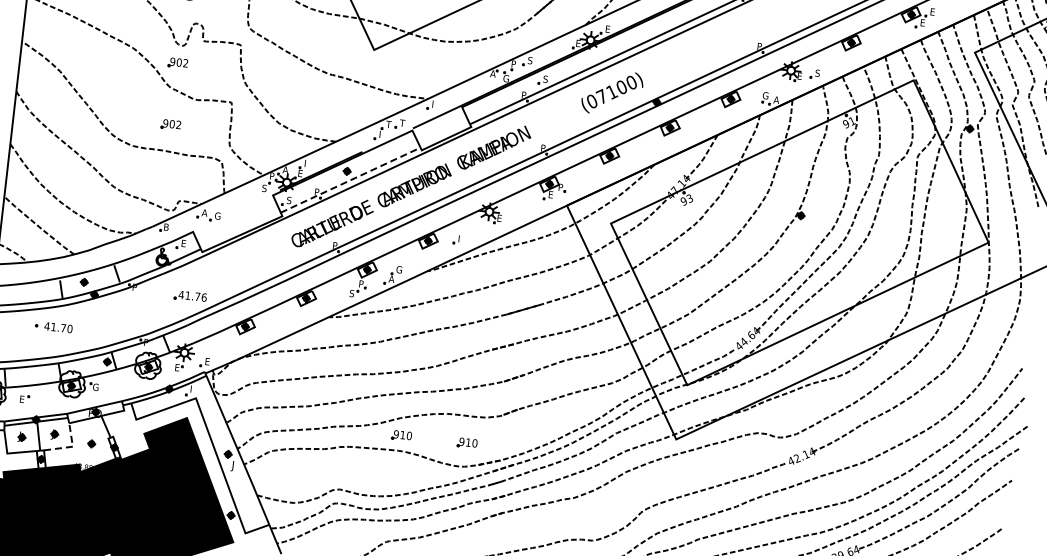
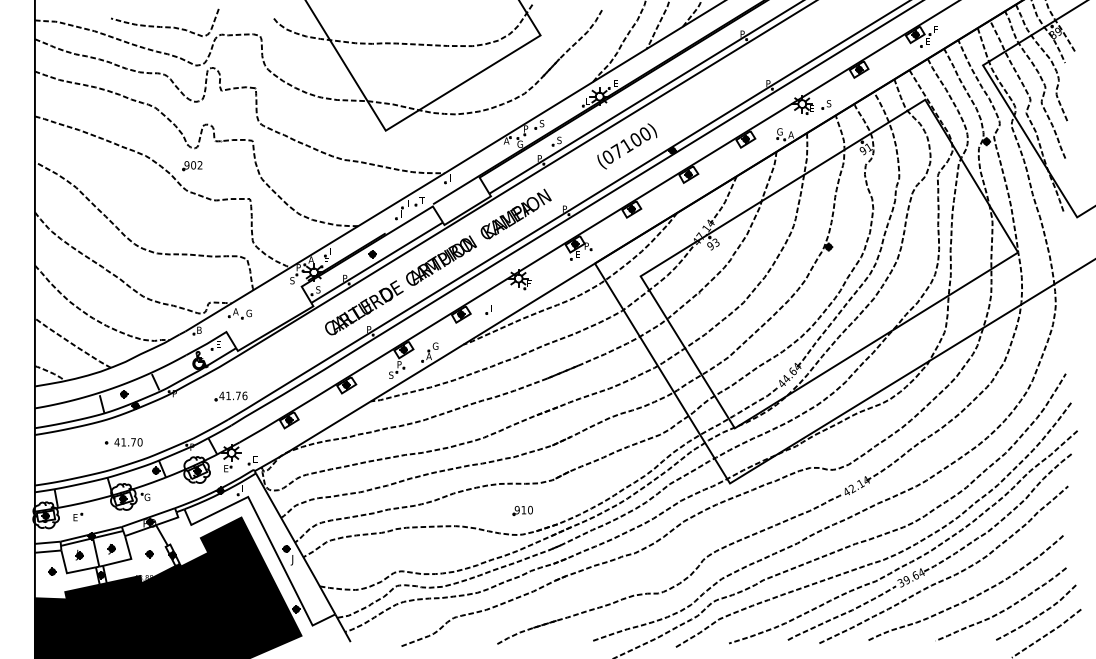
part: (171, 125) -> (192, 228), removed
line: (351, 179) -> (377, 262), dashed -> solid
part: (53, 327) -> (123, 442), moved
part: (401, 435) -> (456, 510), removed
line: (71, 447) -> (129, 559), dashed -> solid

